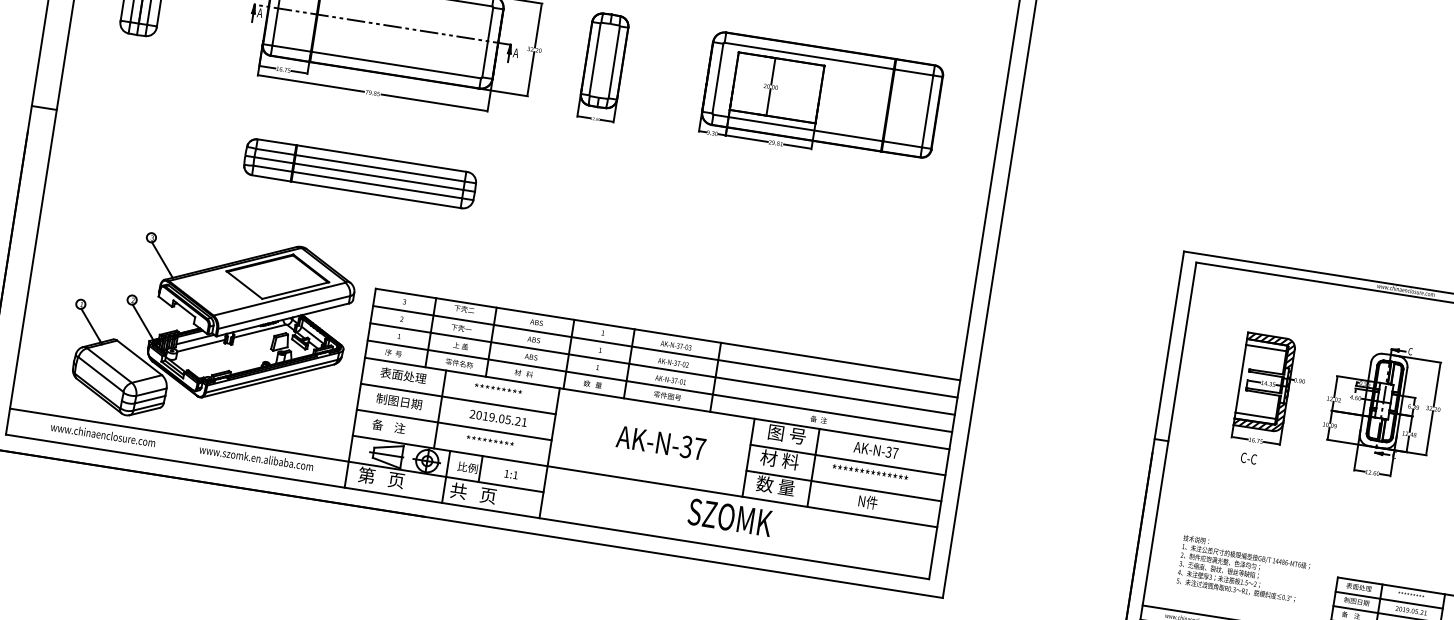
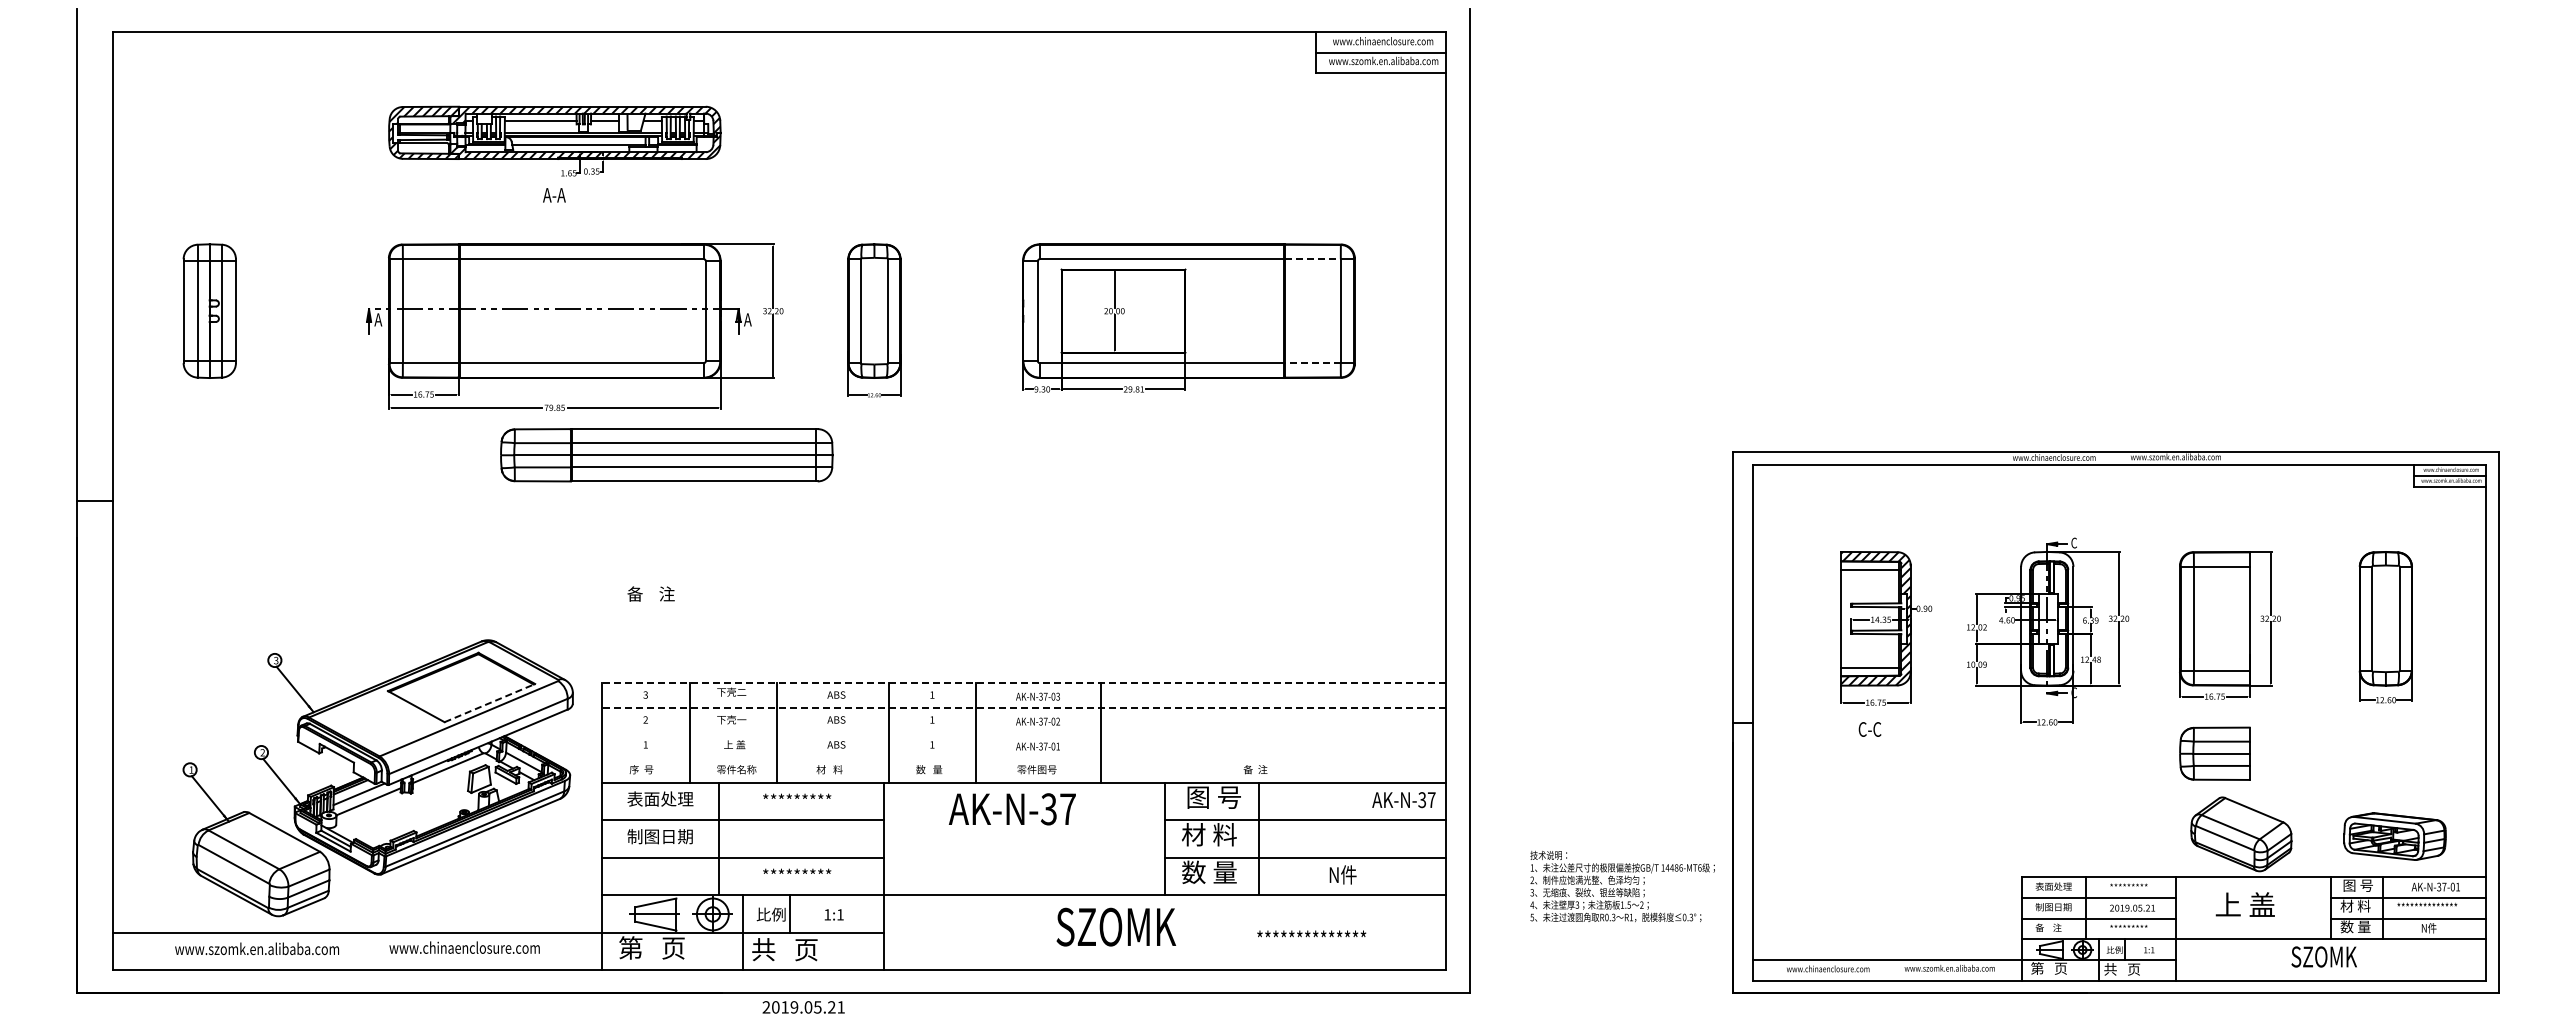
line: (913, 72) -> (1312, 259), solid -> dashed
line: (902, 144) -> (1312, 363), solid -> dashed
part: (359, 173) -> (666, 455), moved
line: (296, 290) -> (490, 702), solid -> dashed
line: (668, 334) -> (1024, 682), solid -> dashed
line: (665, 351) -> (1024, 707), solid -> dashed
line: (662, 368) -> (1024, 732), removed
line: (660, 386) -> (1024, 757), removed
text: (498, 418) -> (803, 1007), moved
text: (388, 426) -> (650, 593), moved
text: (119, 437) -> (273, 948), www.chinaenclosure.com -> www.szomk.en.alibaba.com
text: (660, 443) -> (1011, 809), moved
text: (875, 450) -> (1403, 800), moved
text: (268, 459) -> (488, 947), www.szomk.en.alibaba.com -> www.chinaenclosure.com
text: (870, 471) -> (1311, 933), moved
text: (730, 517) -> (1116, 926), moved
text: (1244, 568) -> (1622, 885), moved

